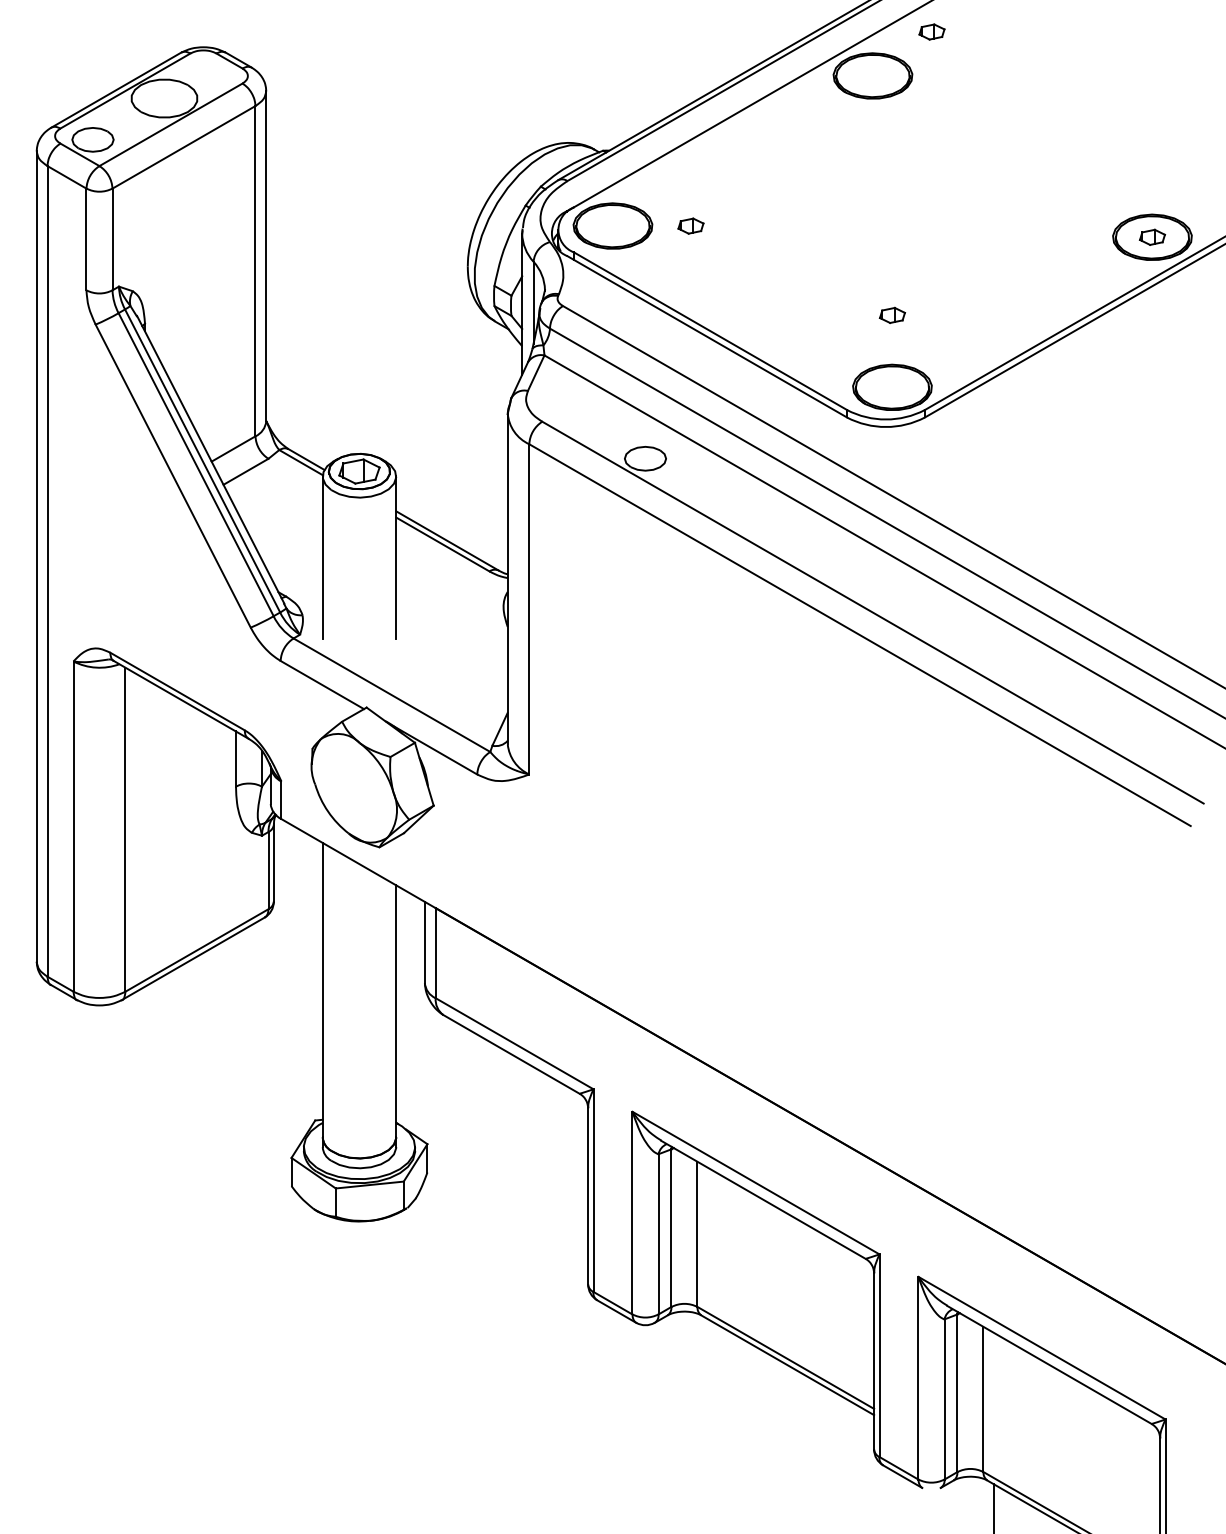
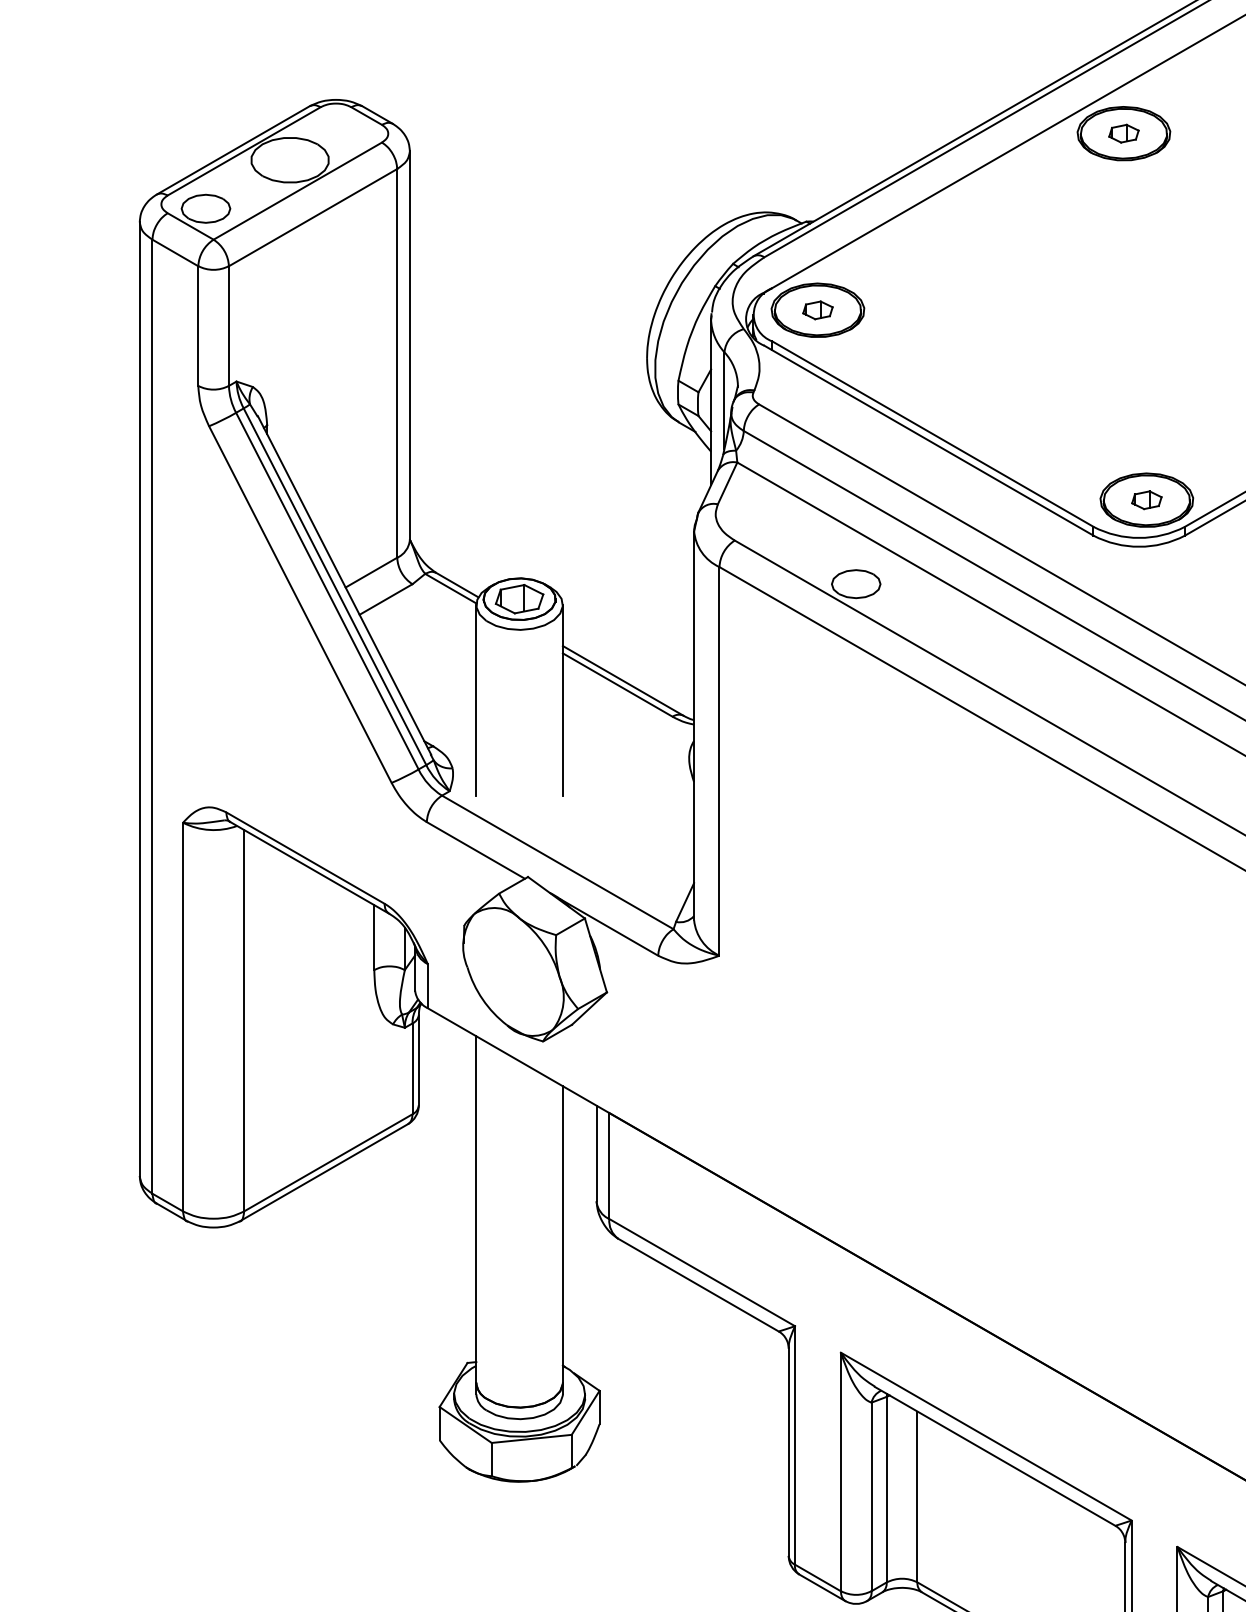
part: (931, 31) -> (1123, 133), moved
part: (690, 225) -> (817, 309), moved
part: (892, 314) -> (1146, 499), moved

